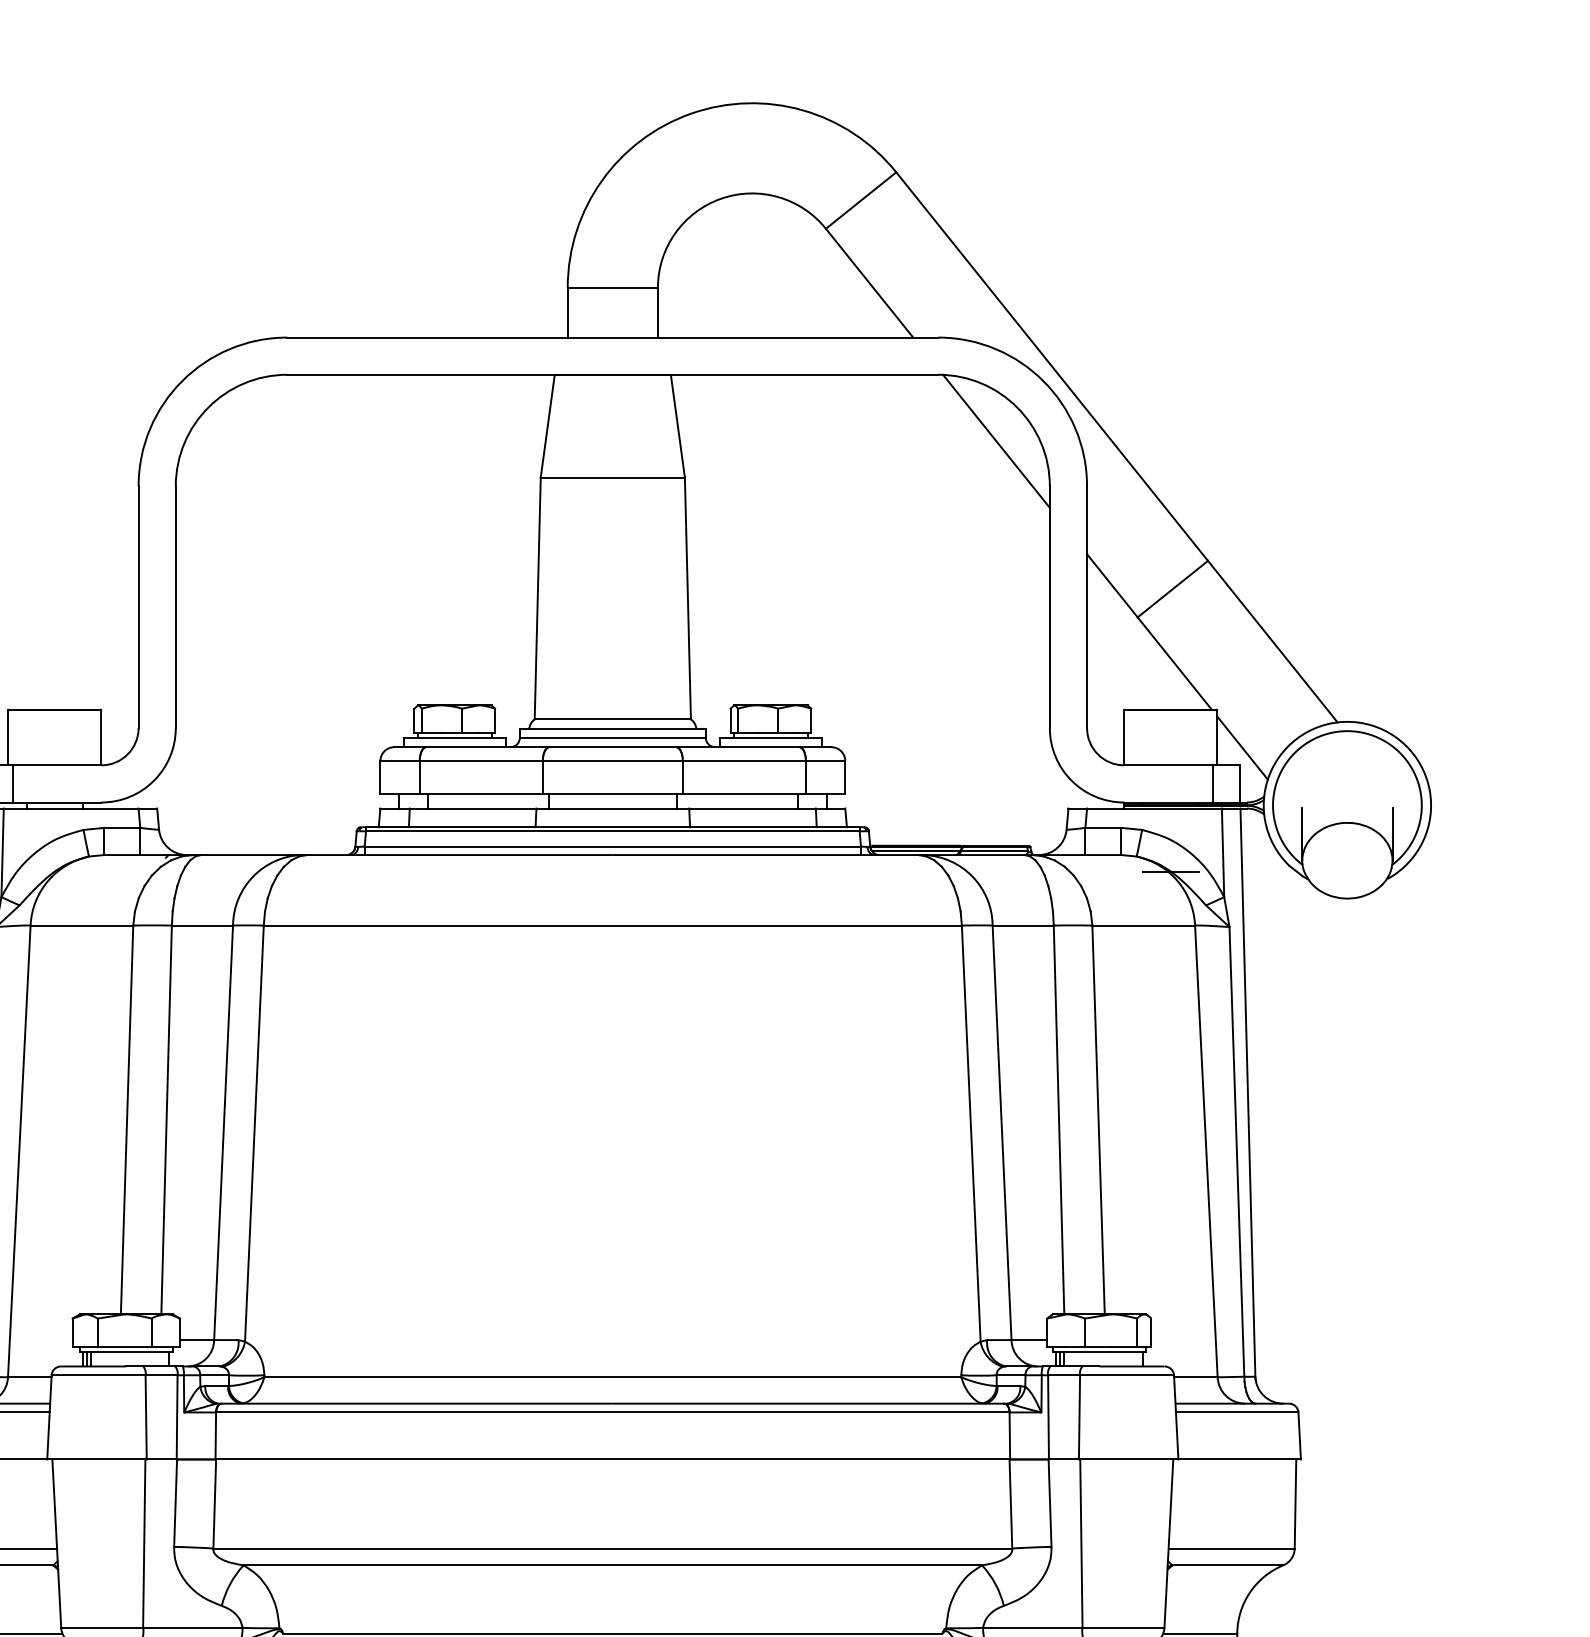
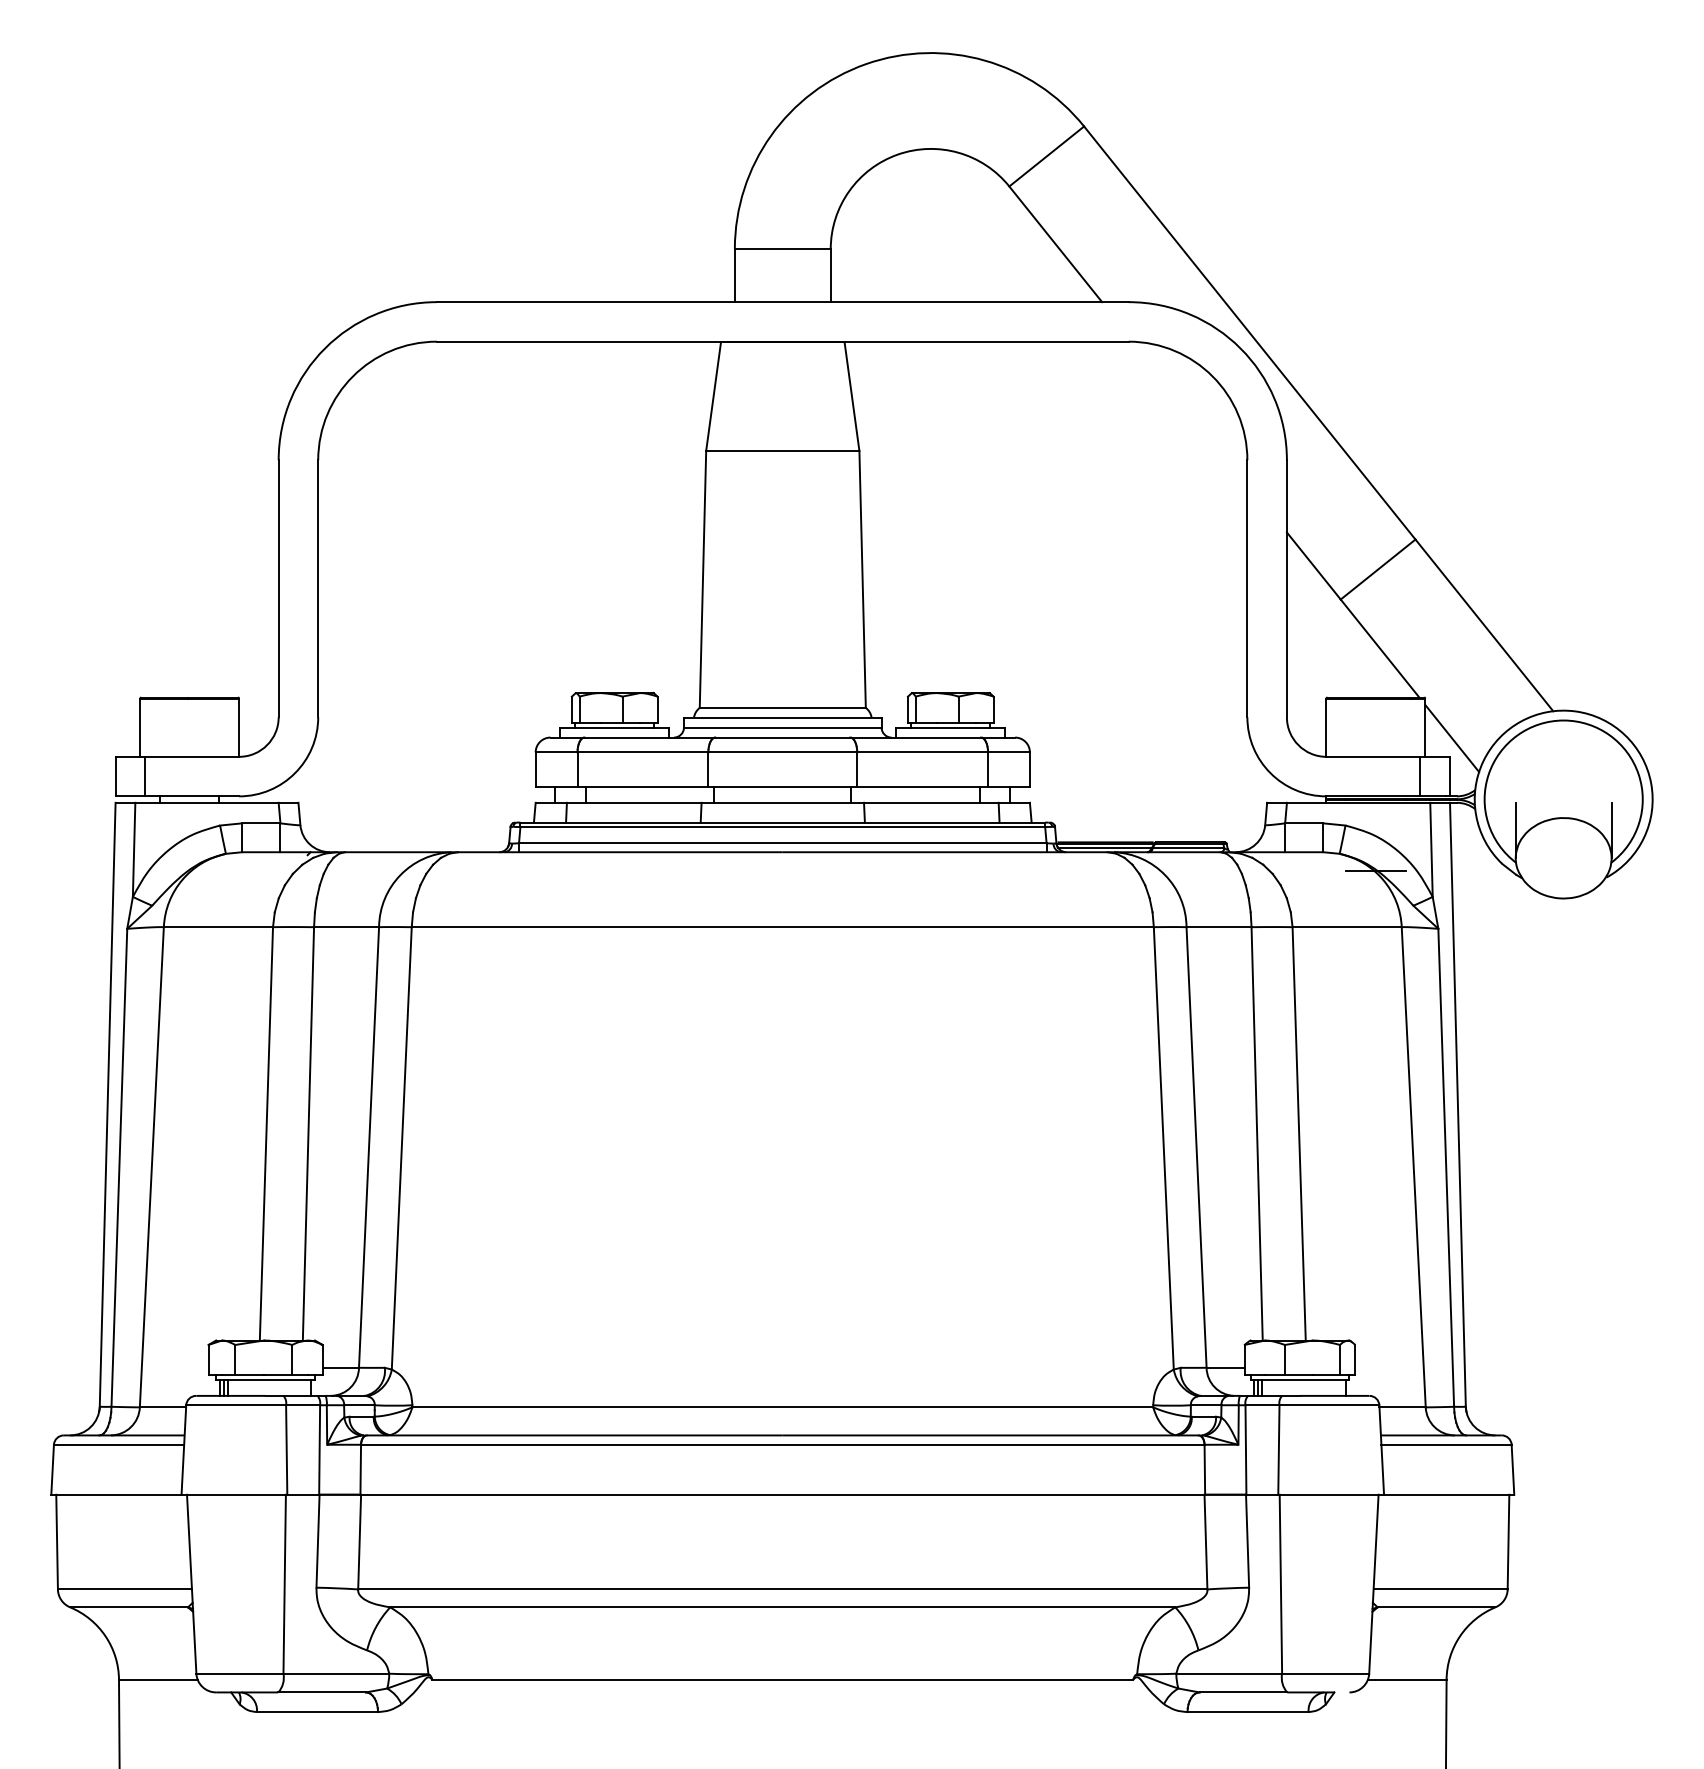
line: (996, 441) -> (1190, 412), removed

